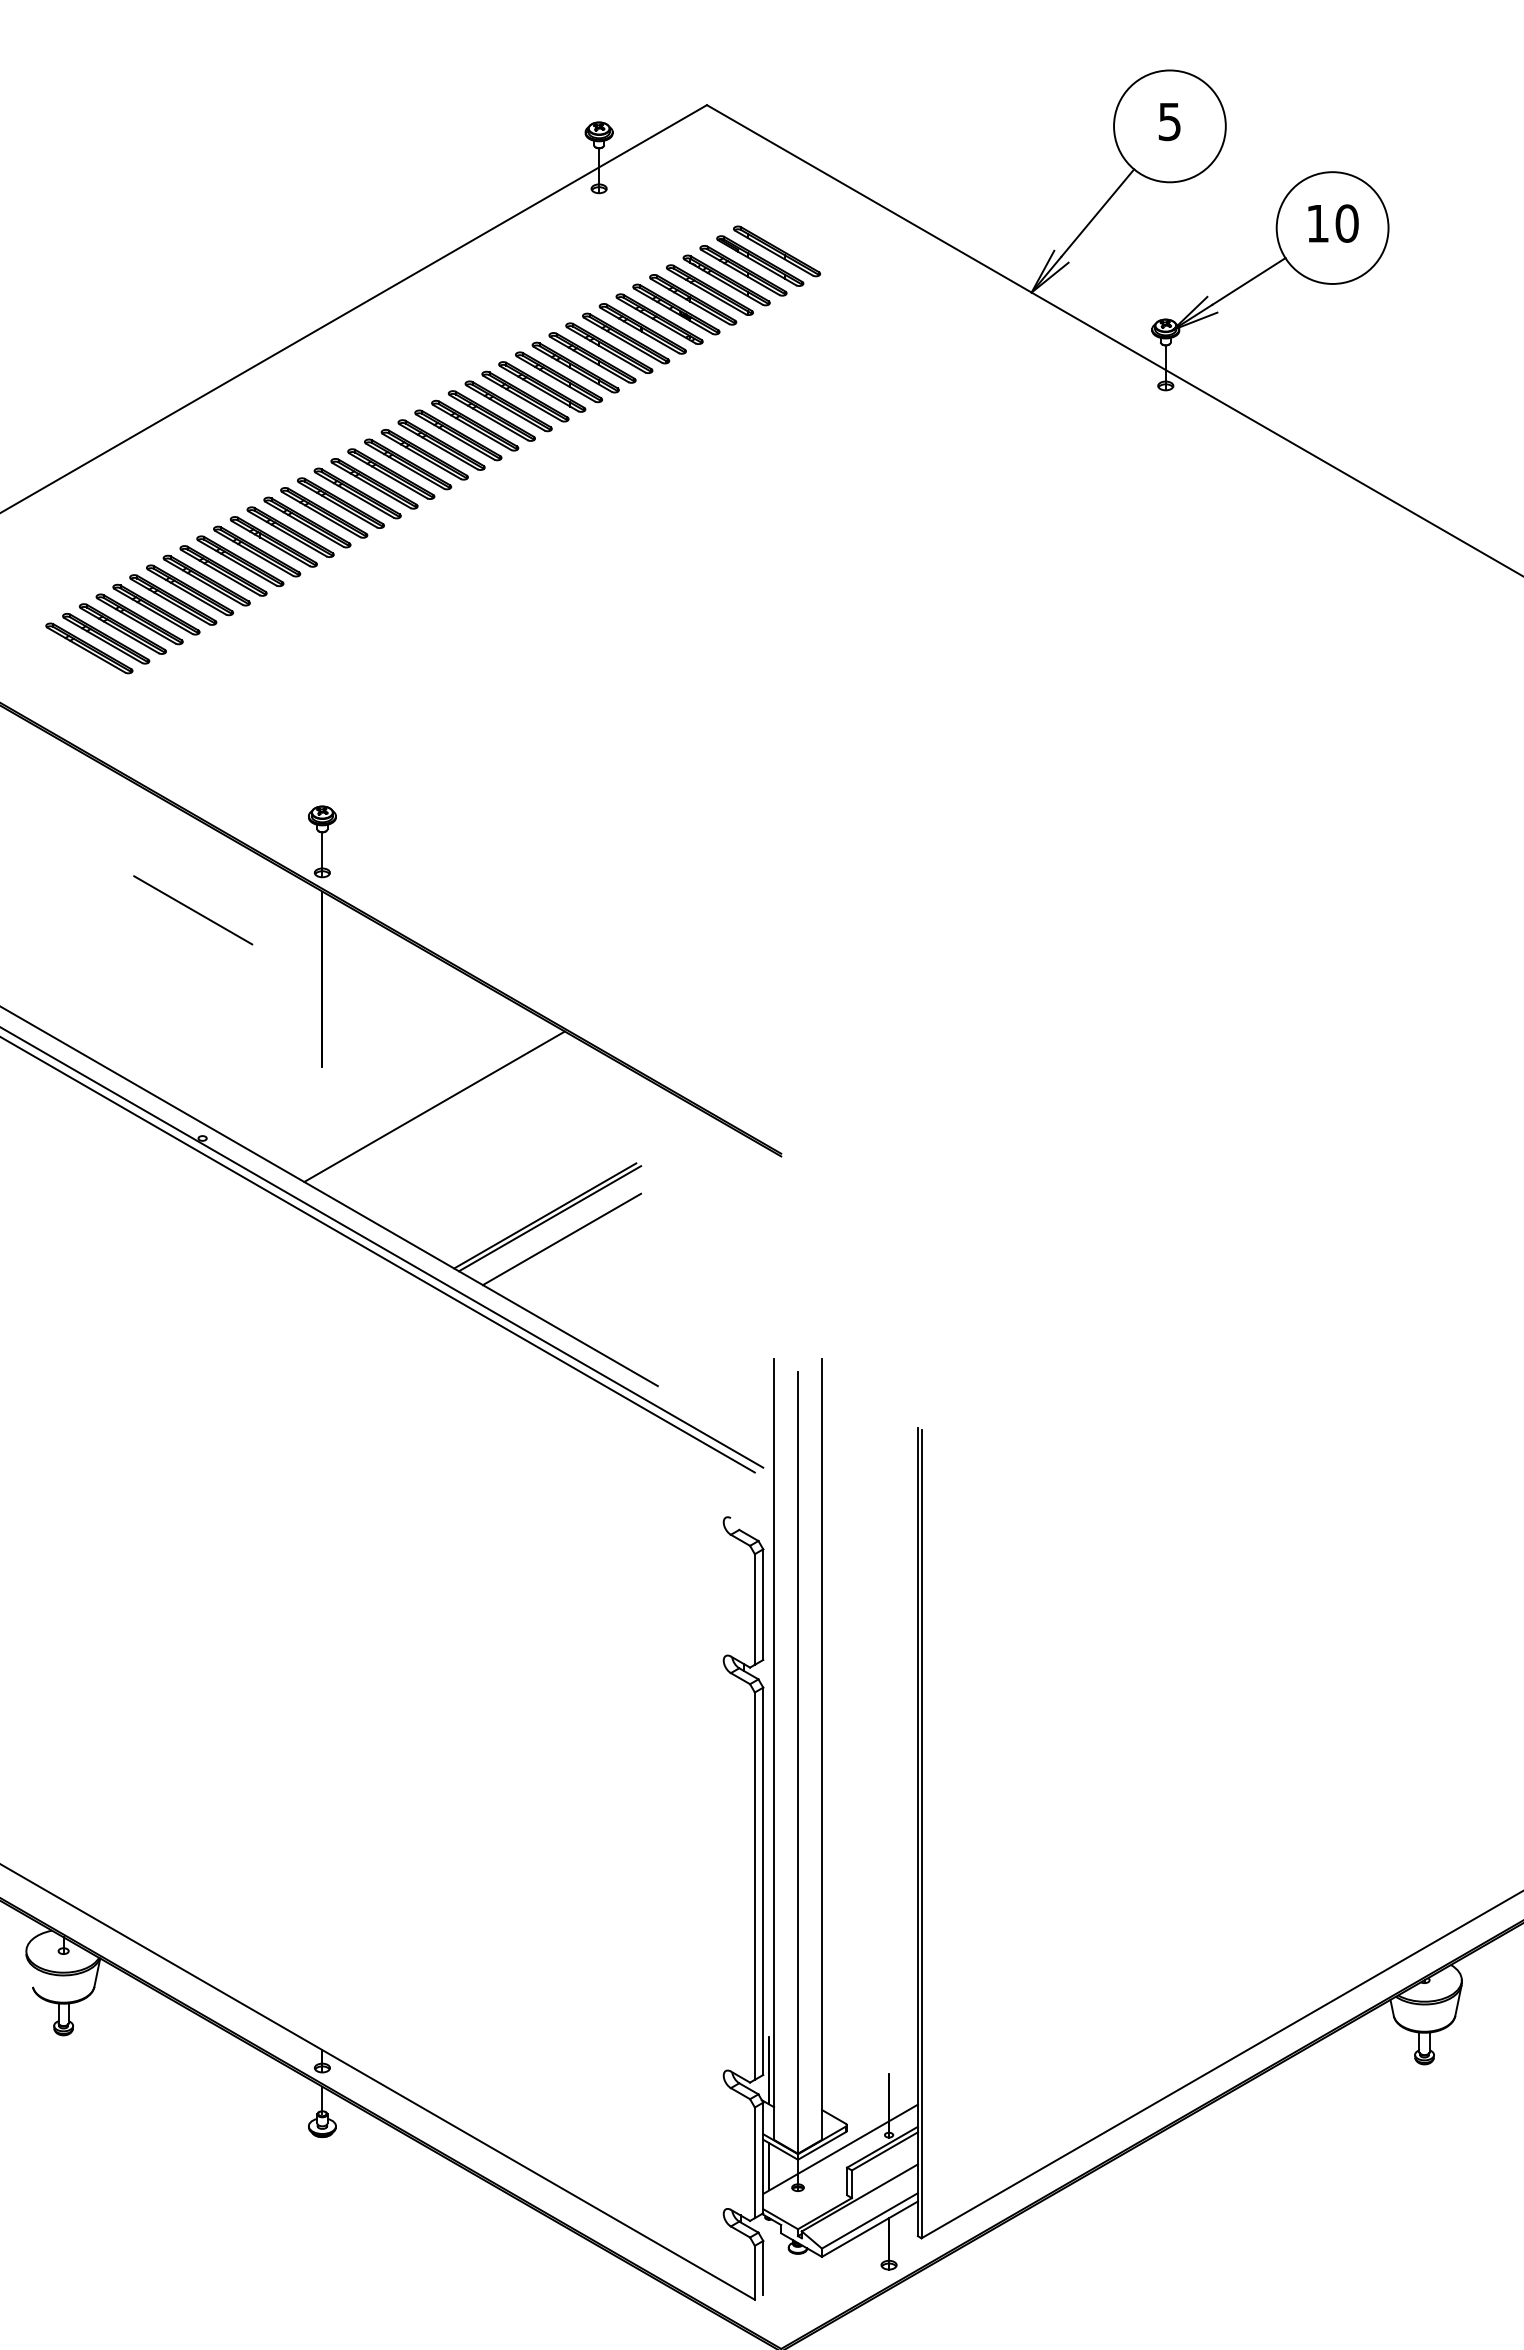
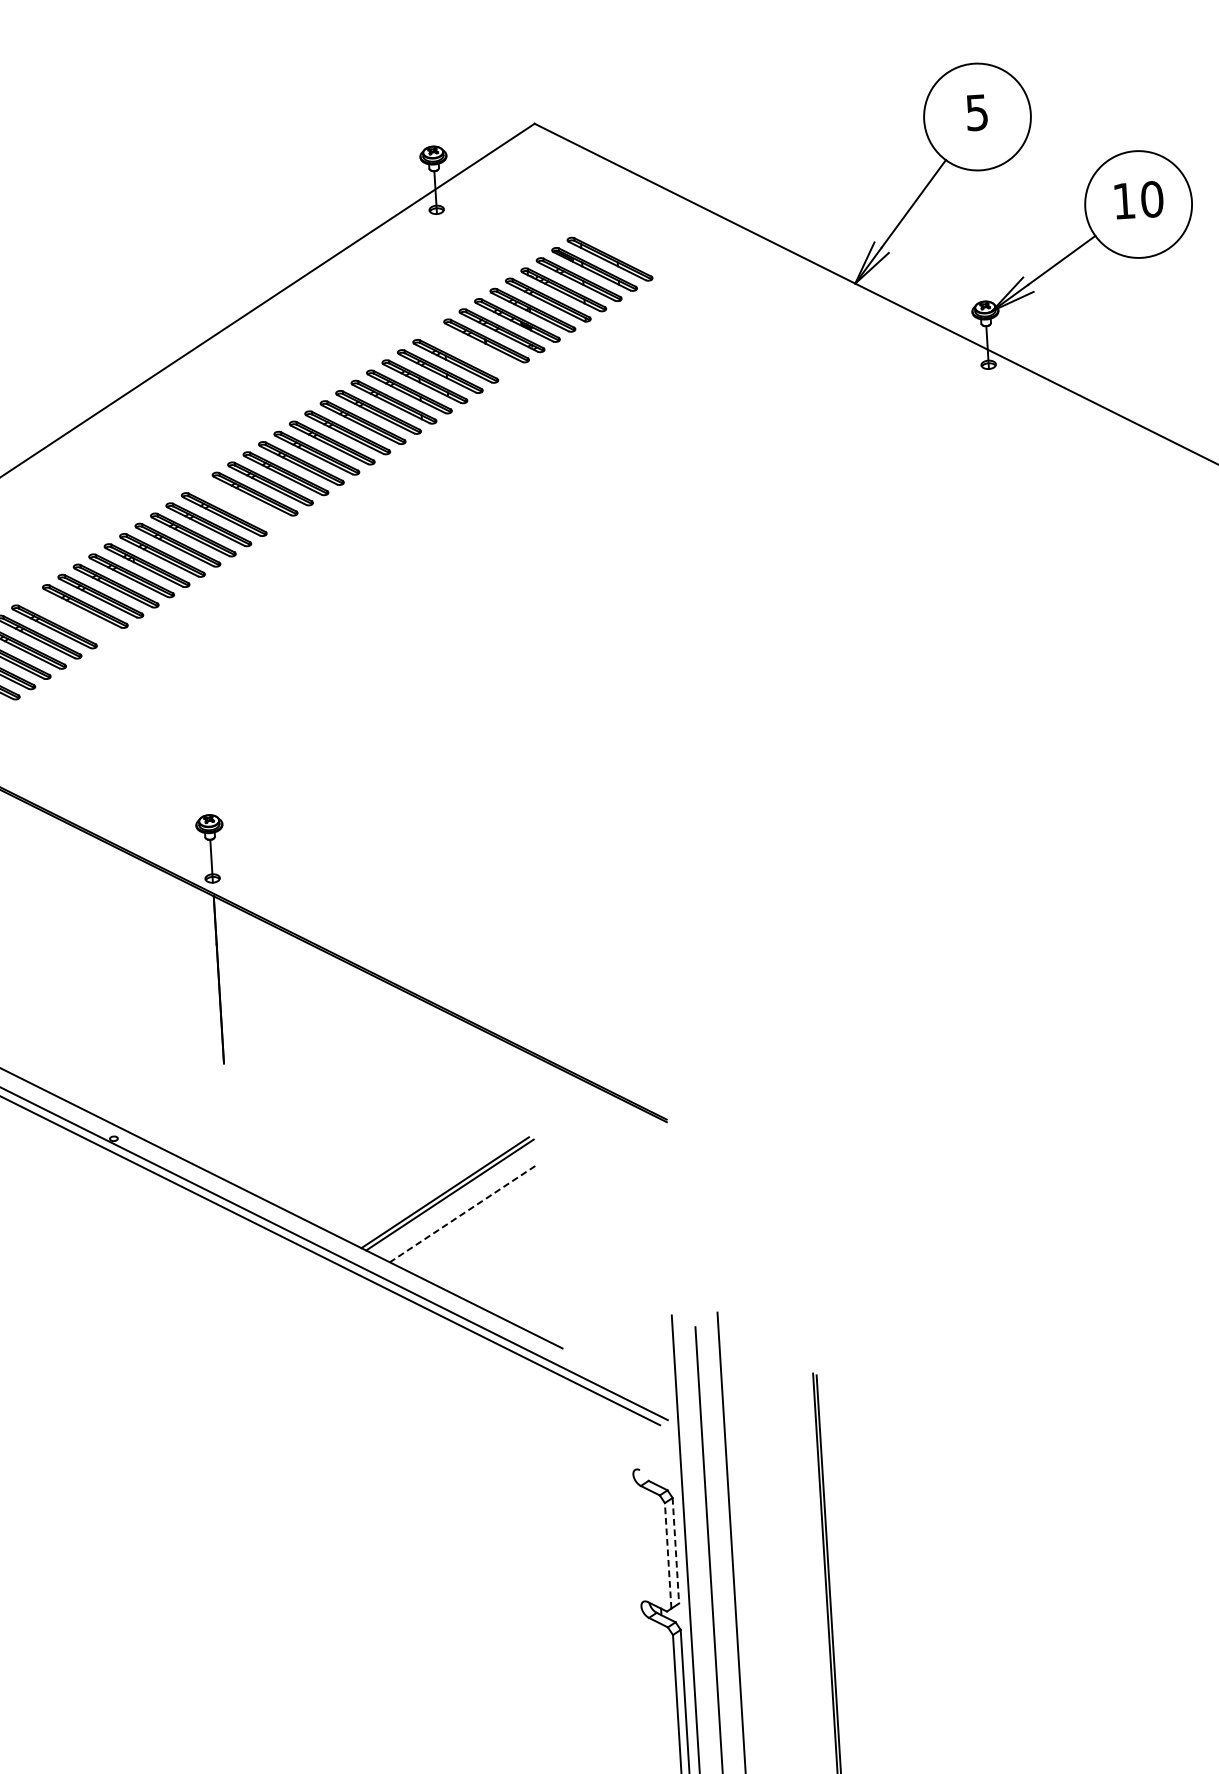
part: (626, 338) -> (471, 351), removed
part: (374, 483) -> (239, 504), removed
part: (189, 590) -> (69, 616), removed
line: (193, 910) -> (91, 921), removed
line: (434, 1106) -> (333, 1094), removed
line: (561, 1239) -> (462, 1214), solid -> dashed
line: (763, 1605) -> (676, 1551), solid -> dashed
line: (754, 1609) -> (667, 1555), solid -> dashed

